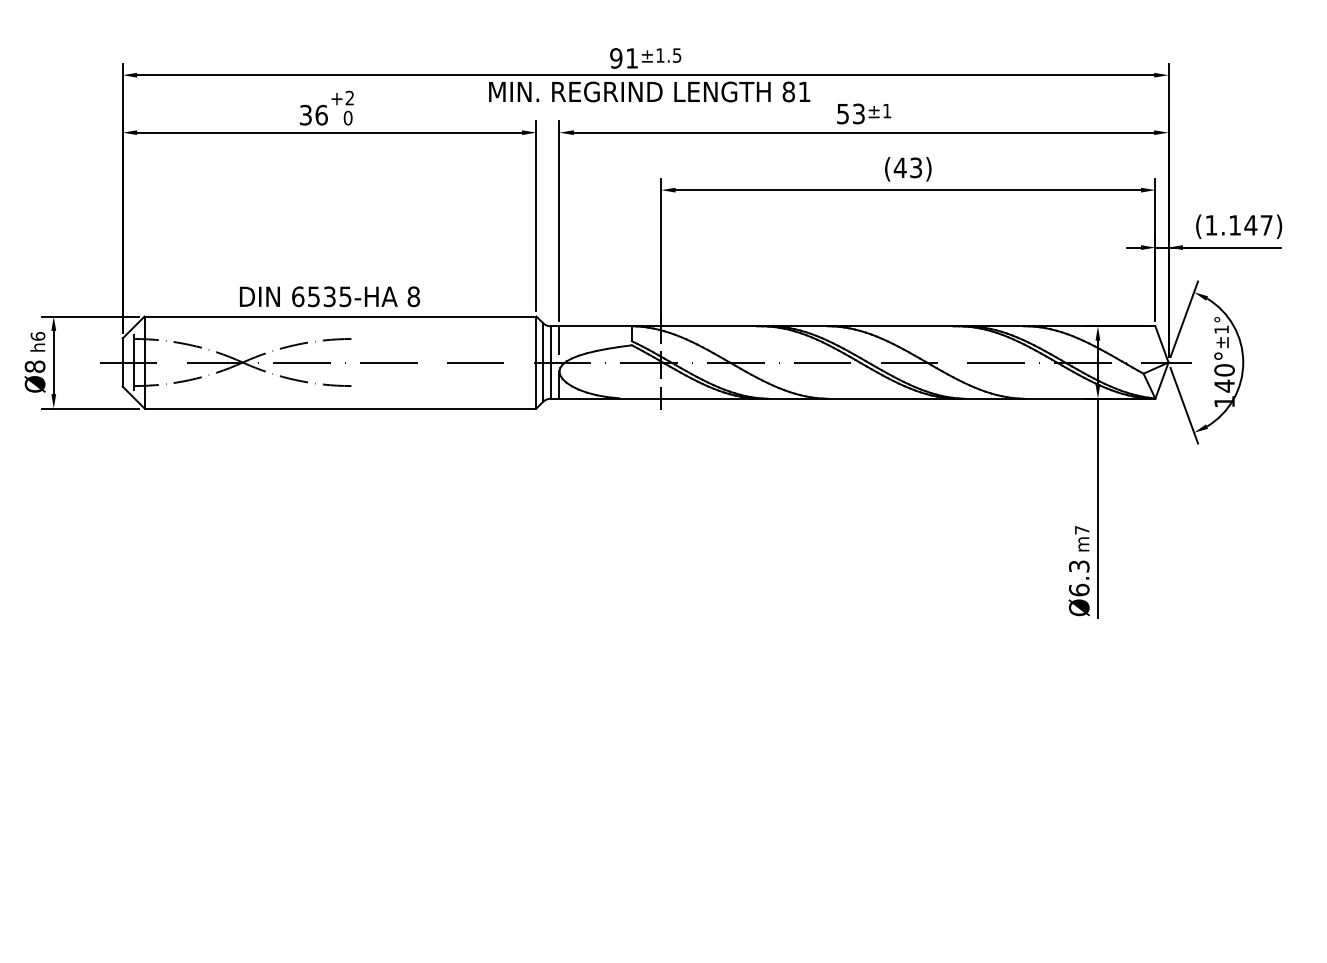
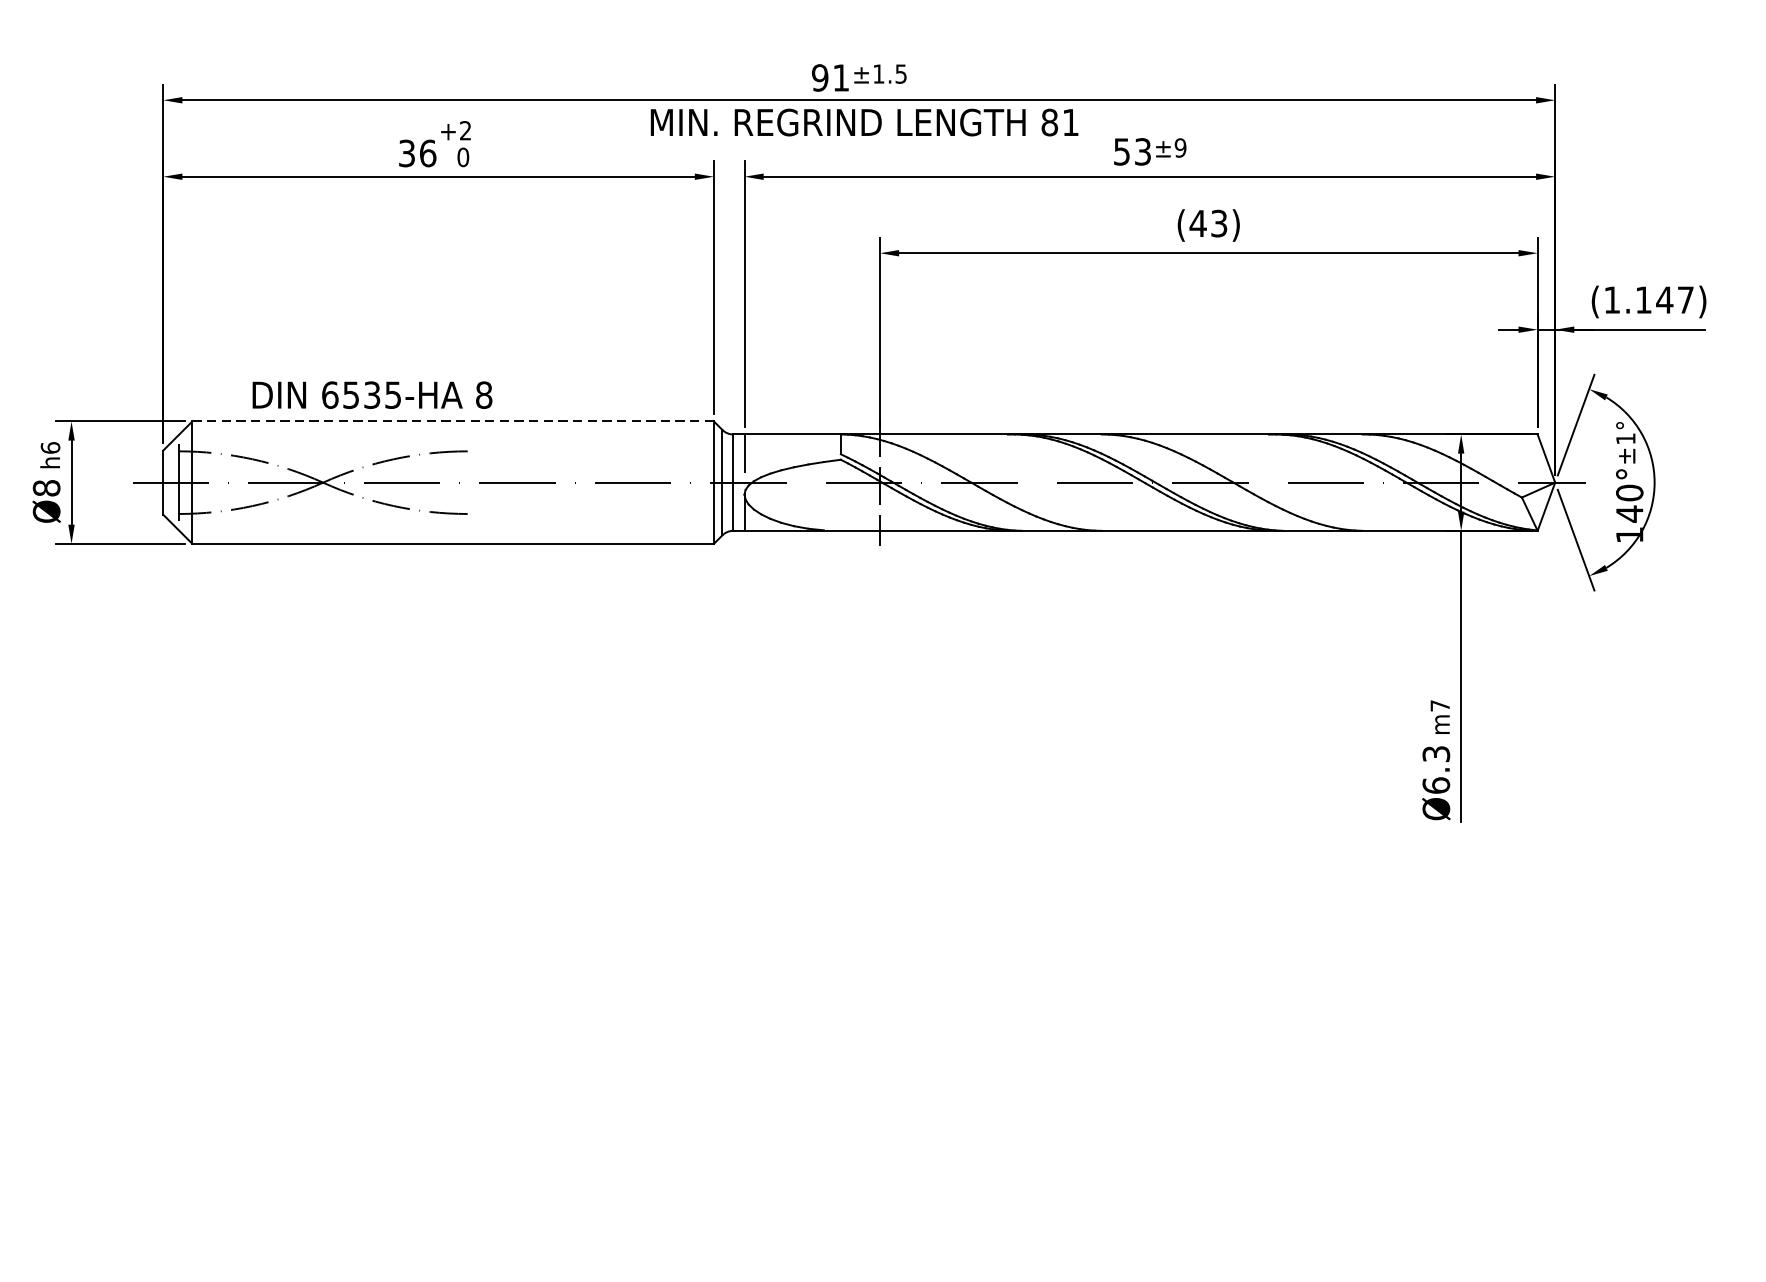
text: (886, 110) -> (1179, 147), ±1 -> ±9
text: (329, 296) -> (371, 394), moved
line: (340, 316) -> (453, 421), solid -> dashed

